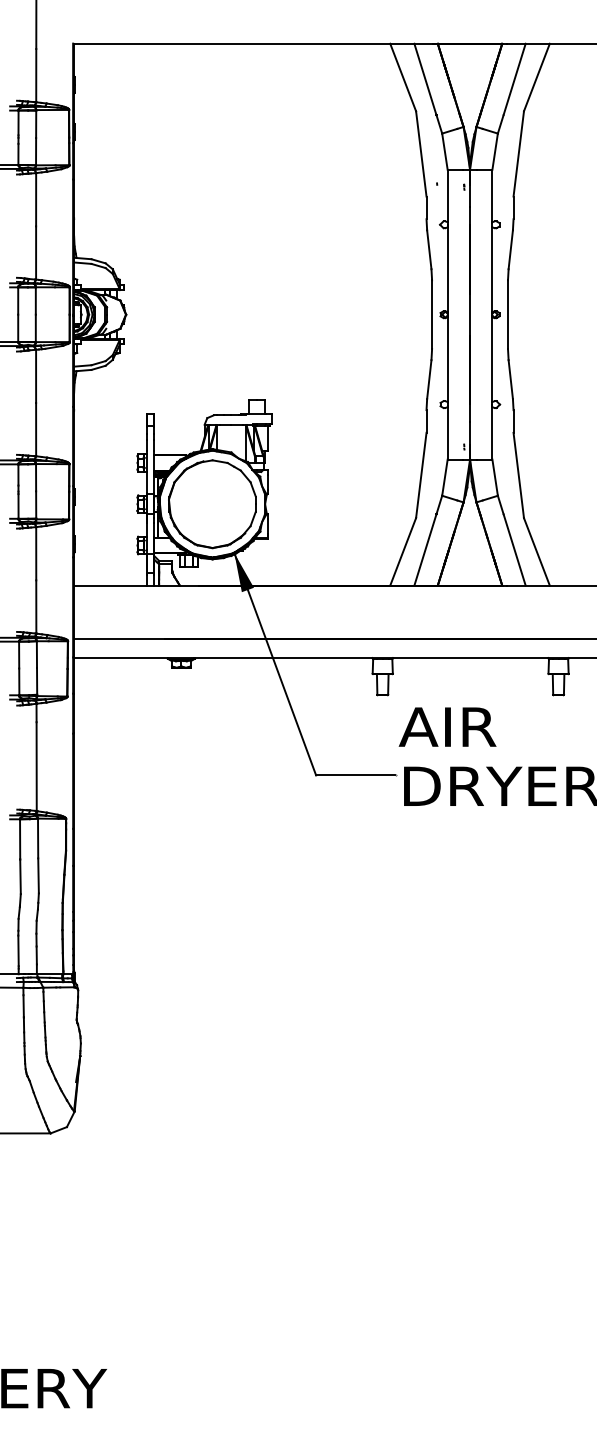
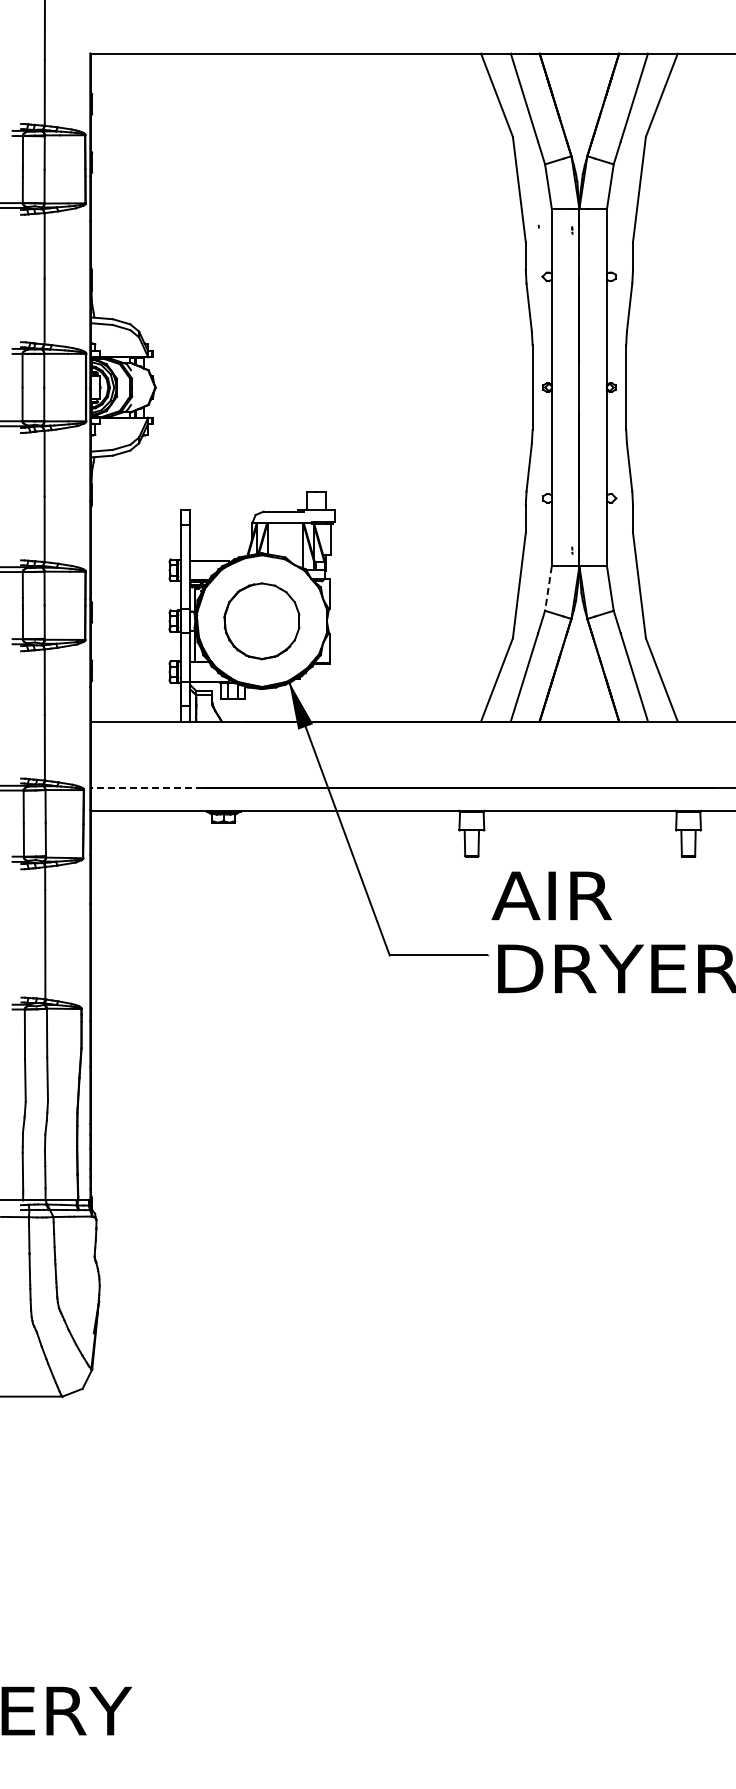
line: (444, 477) -> (548, 588), solid -> dashed
part: (212, 504) -> (261, 621), size x0.7
line: (118, 639) -> (146, 787), solid -> dashed

